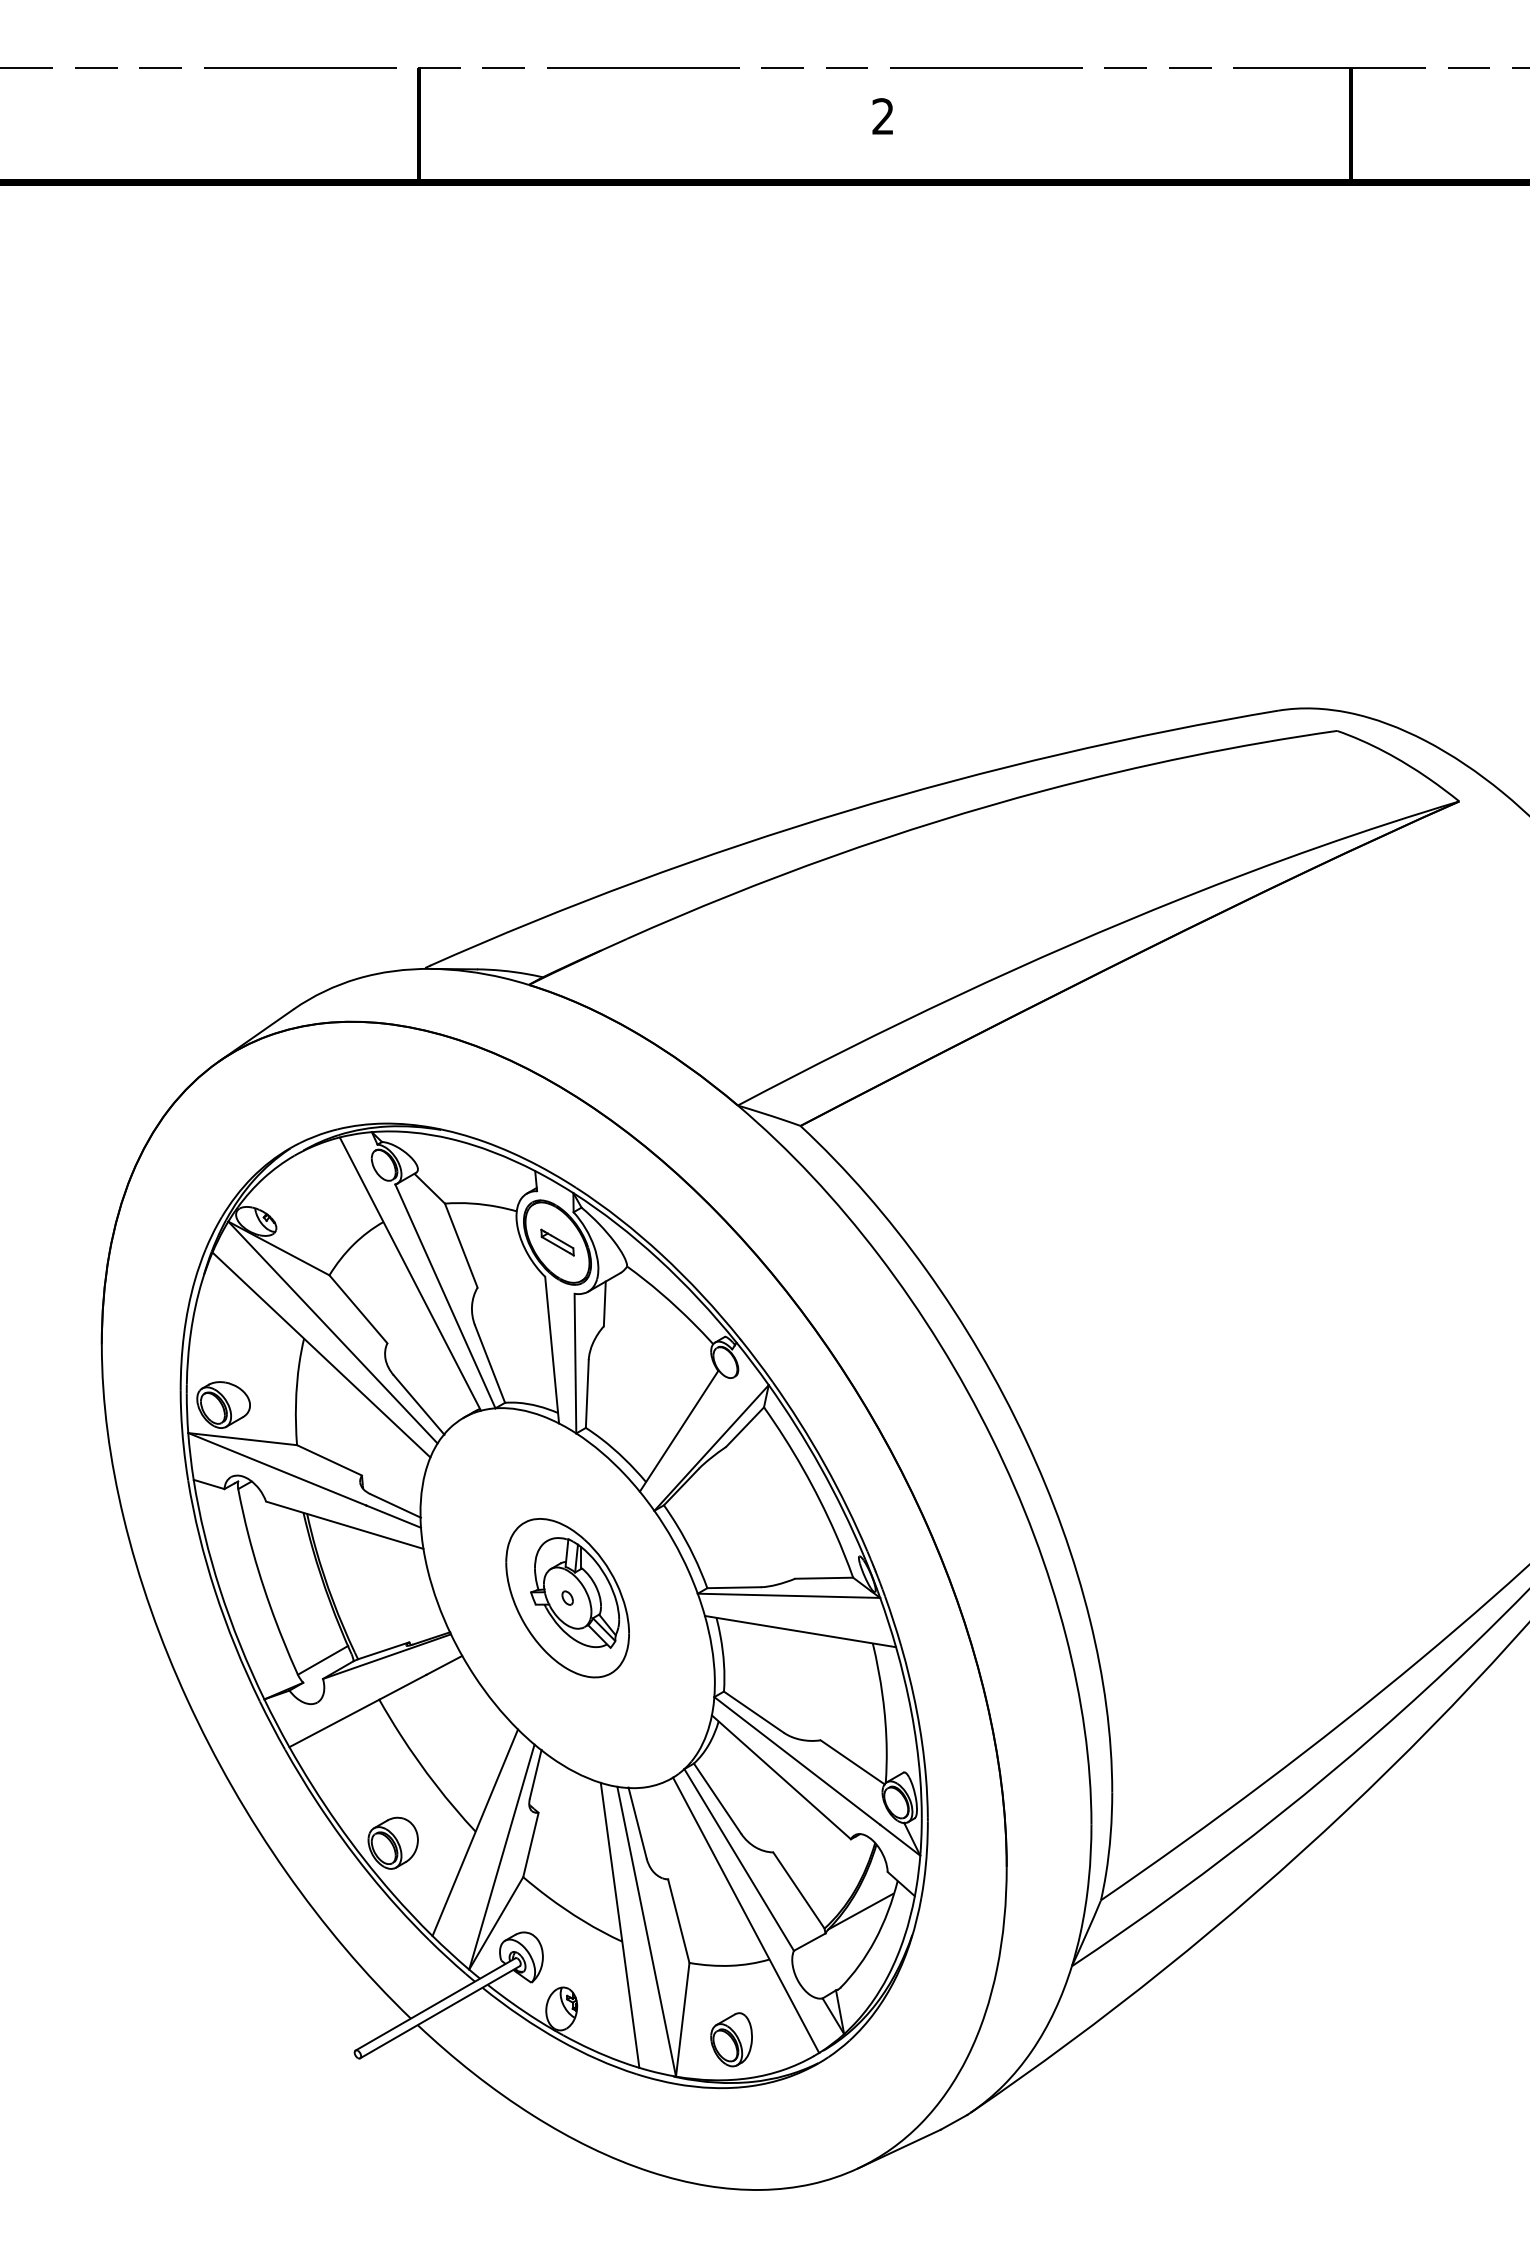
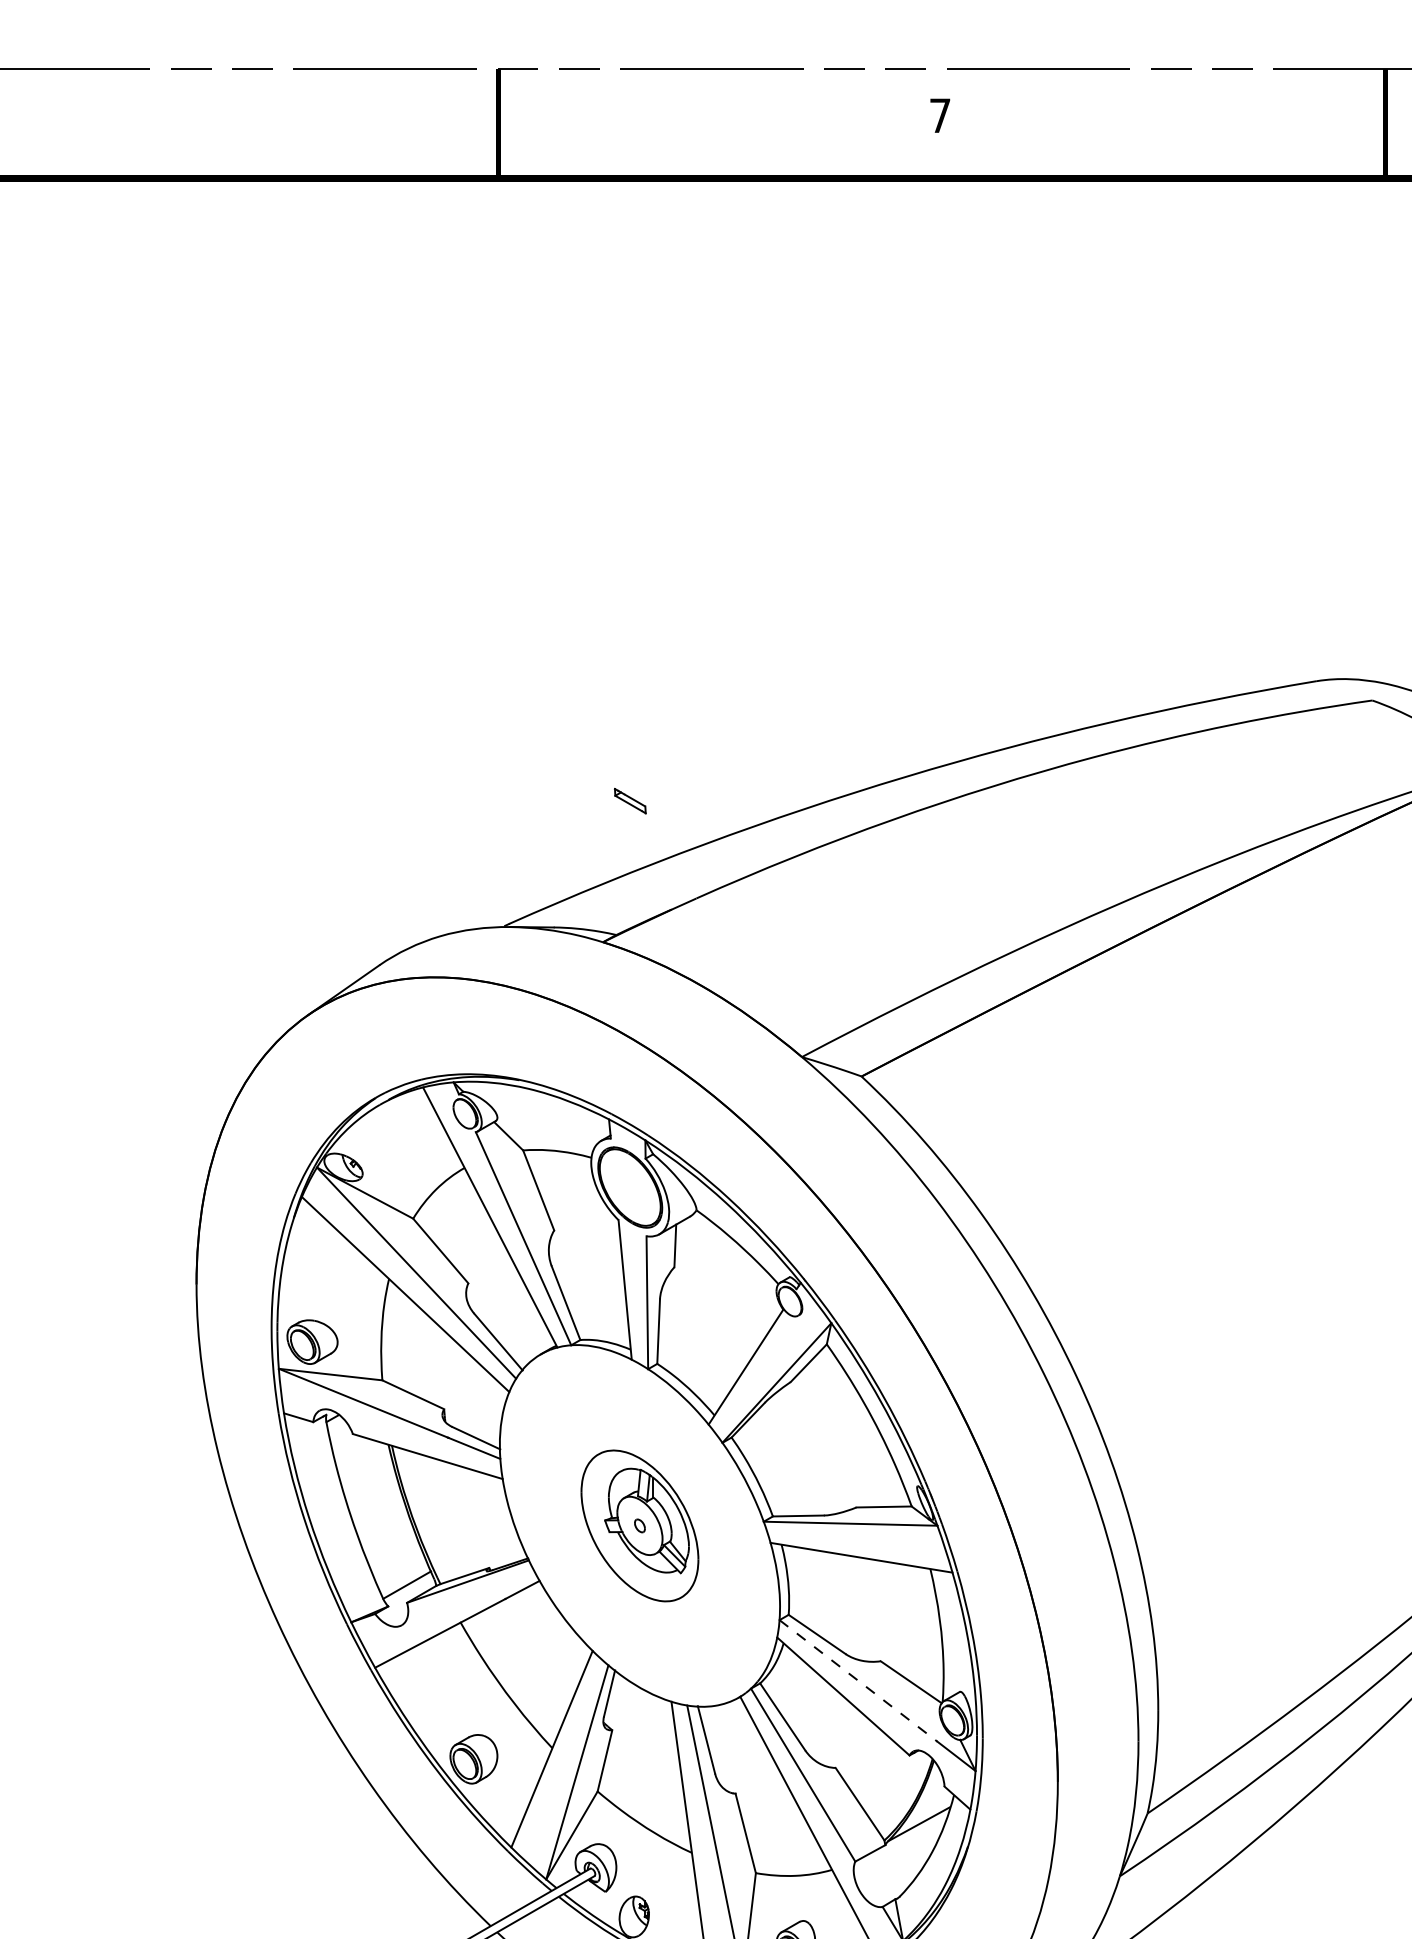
text: (882, 116) -> (939, 115), 2 -> 7
part: (557, 1242) -> (630, 801), moved
line: (797, 1760) -> (858, 1680), solid -> dashed

